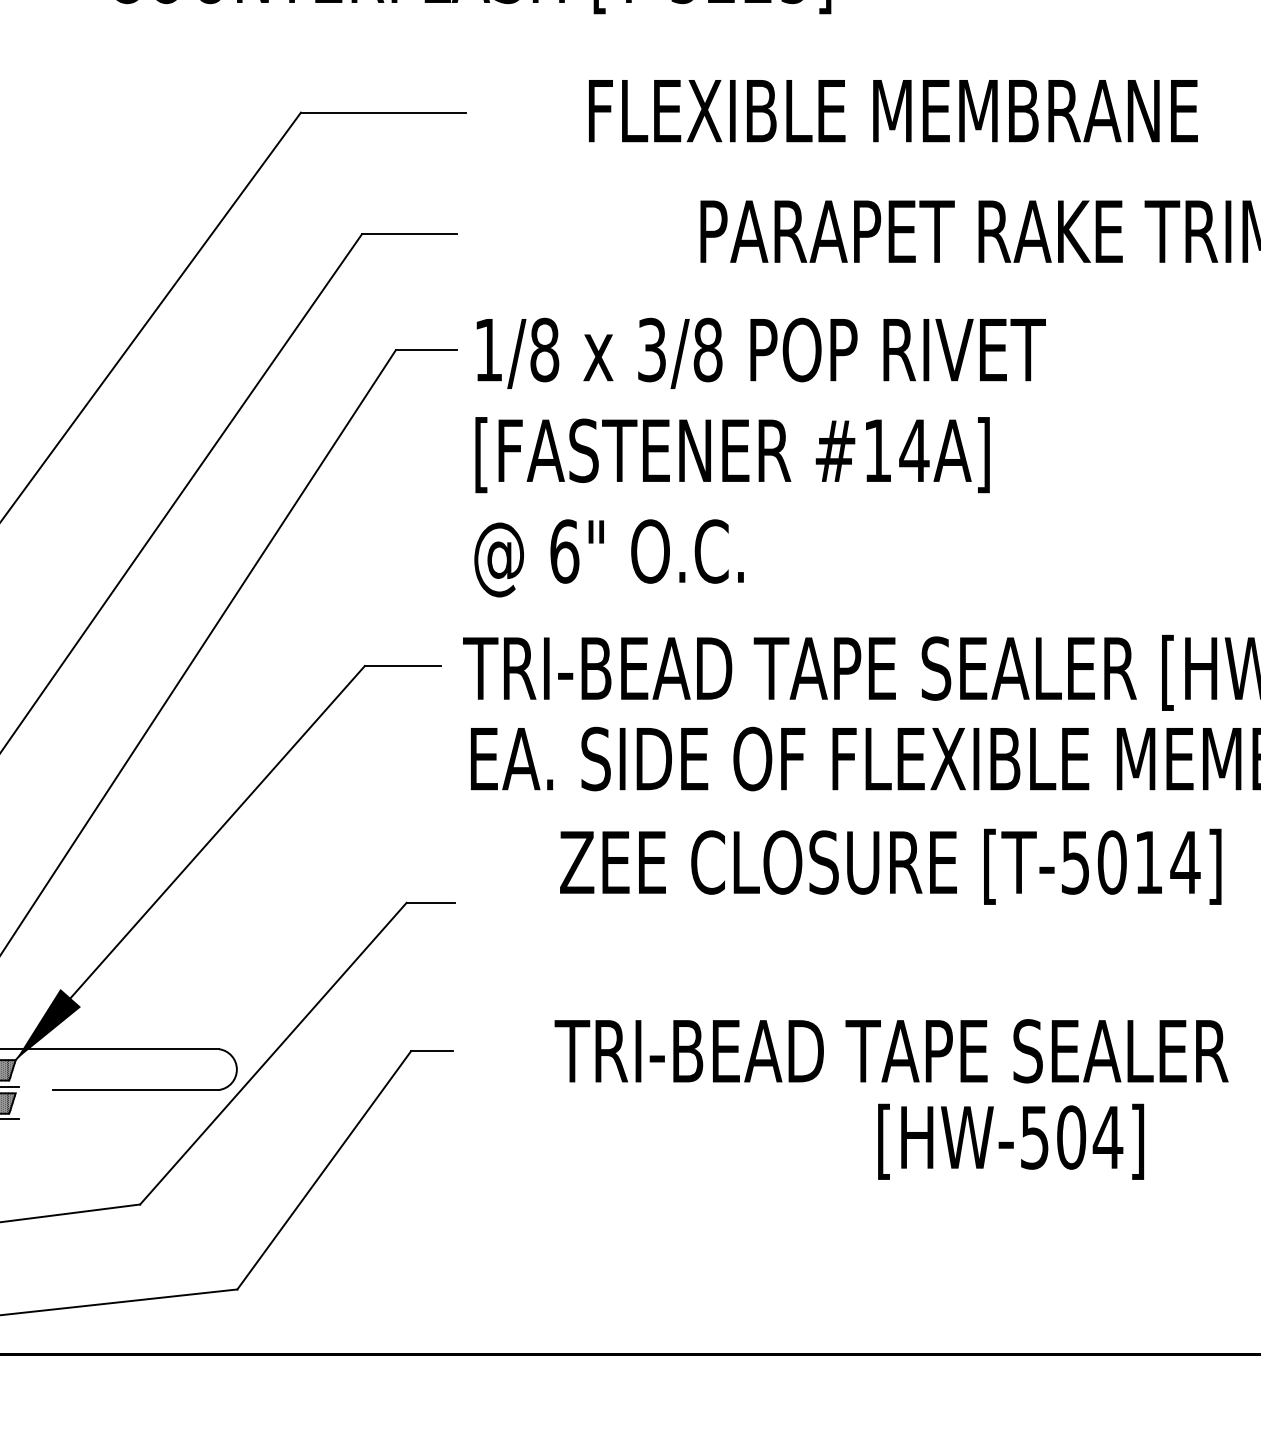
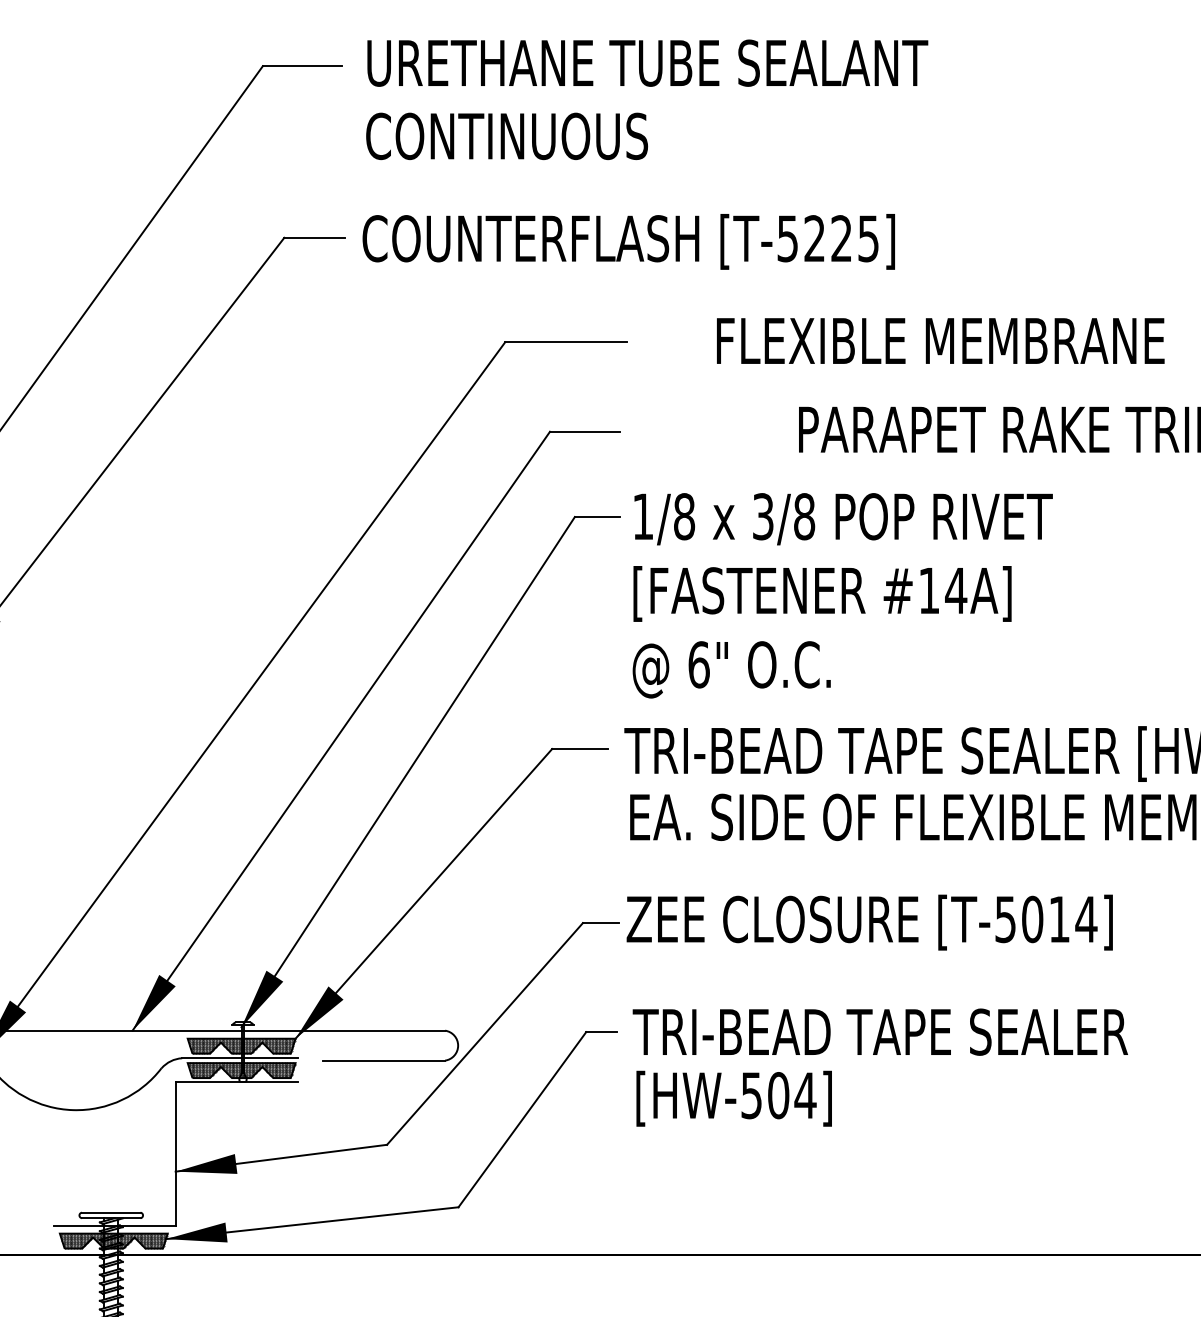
text: (890, 866) -> (869, 922), moved
text: (890, 1050) -> (879, 1031), moved
text: (1010, 1141) -> (733, 1098), moved

